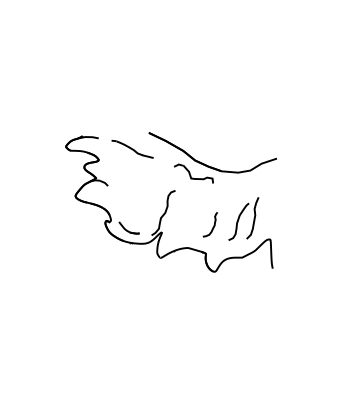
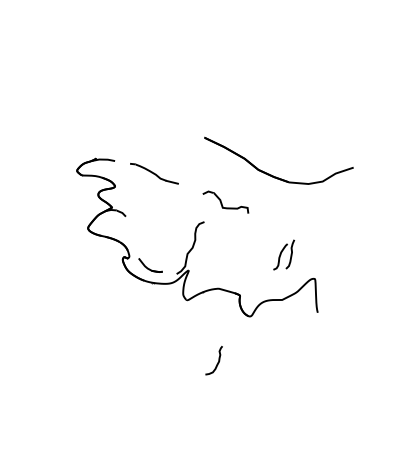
part: (206, 164) -> (271, 174), moved
part: (243, 218) -> (283, 254), size x0.6
curve: (213, 226) -> (217, 362), moved

